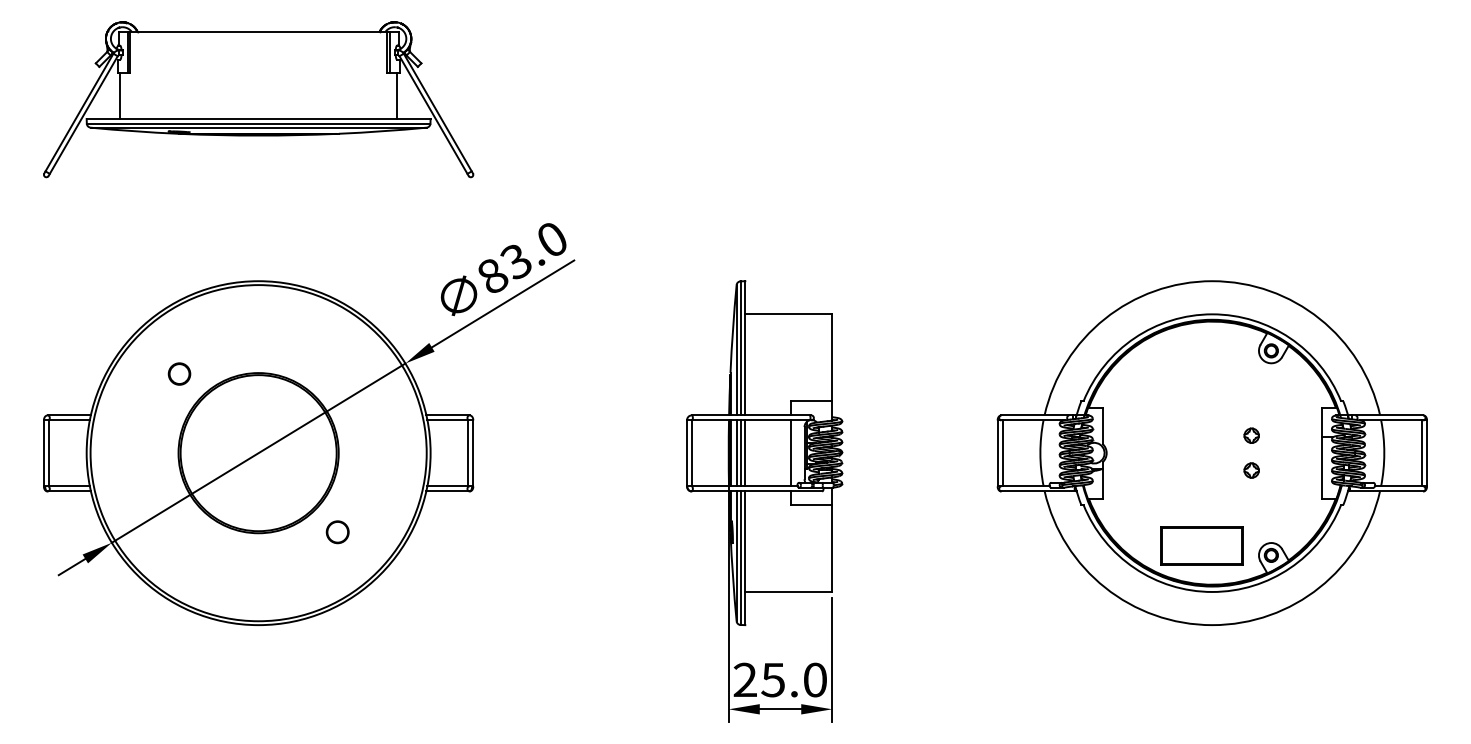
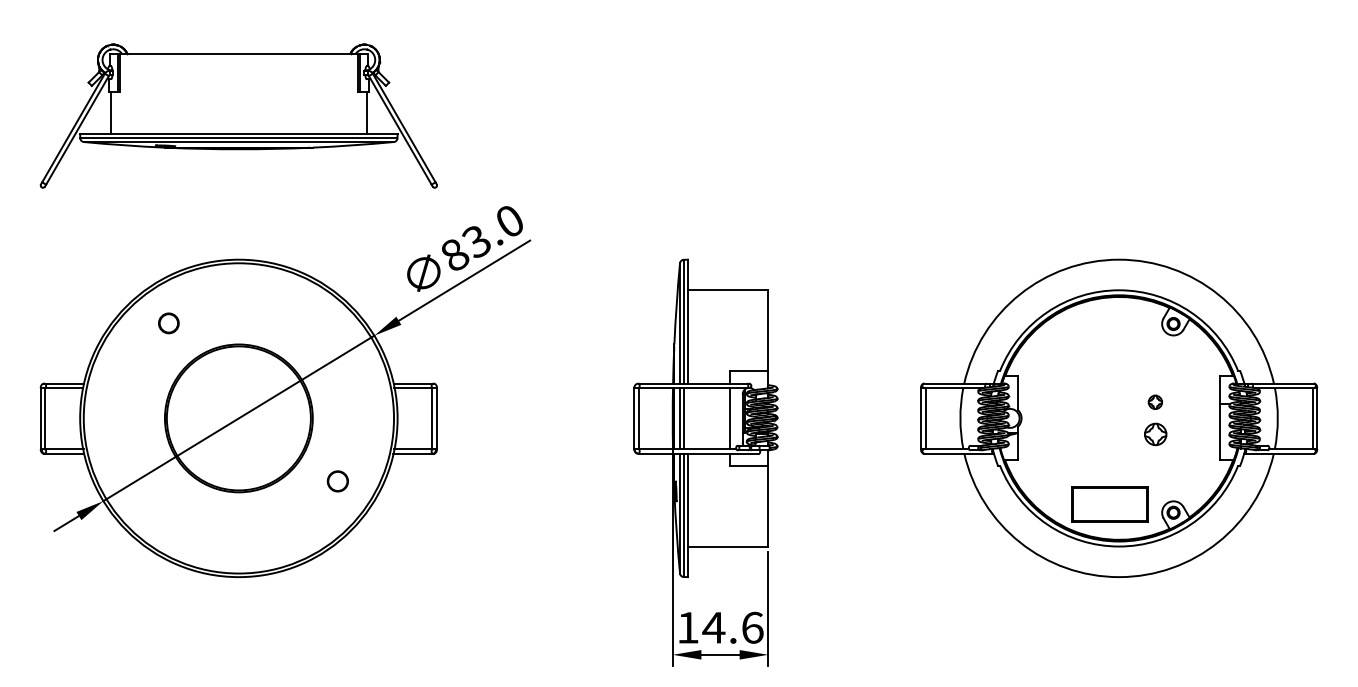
part: (258, 98) -> (238, 115), moved
part: (179, 374) -> (168, 323), moved
line: (745, 453) -> (688, 418), removed
part: (1250, 470) -> (1154, 434), size x1.6
circle: (337, 532) -> (337, 481), moved
text: (780, 679) -> (720, 627), 25.0 -> 14.6

